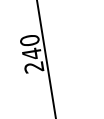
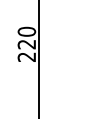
text: (31, 53) -> (26, 44), 240 -> 220

